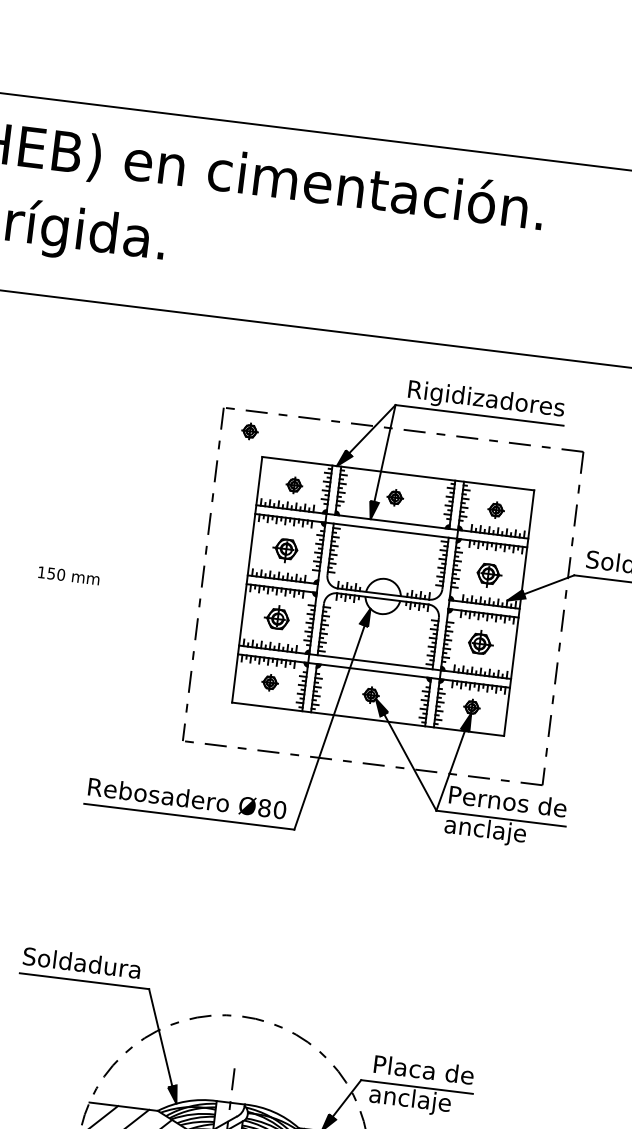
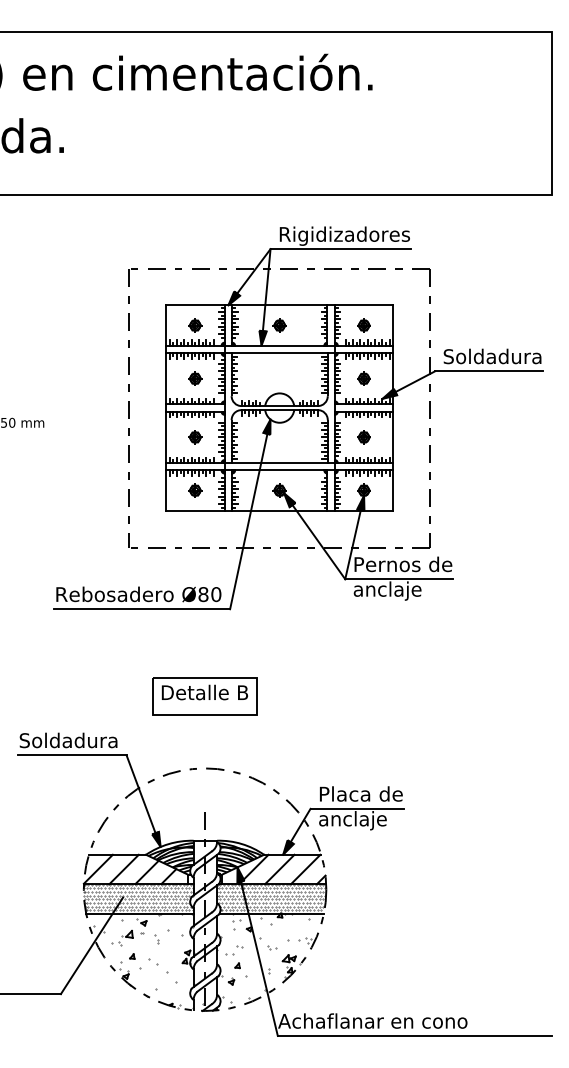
part: (250, 431) -> (153, 285), removed
part: (286, 548) -> (195, 378), size x0.62
part: (487, 573) -> (363, 378), size x0.62
part: (278, 619) -> (195, 437), size x0.62
part: (479, 643) -> (363, 437), size x0.62
part: (250, 930) -> (204, 696), added

